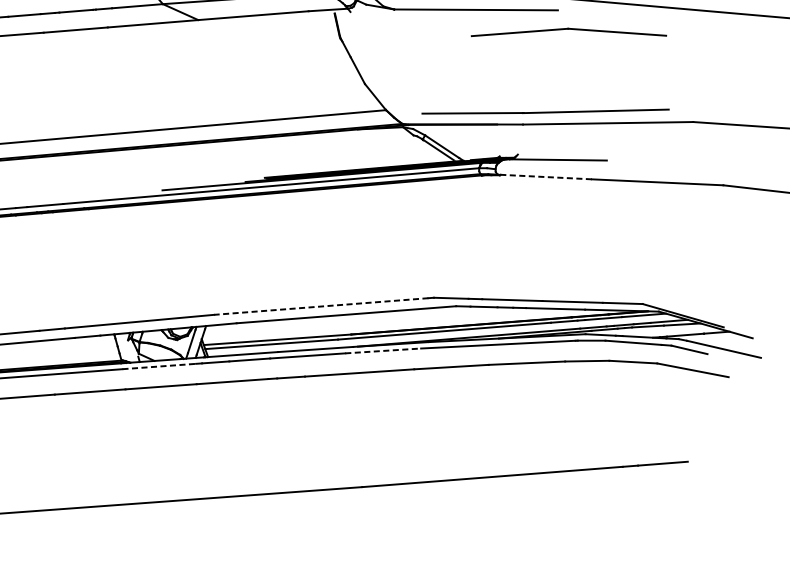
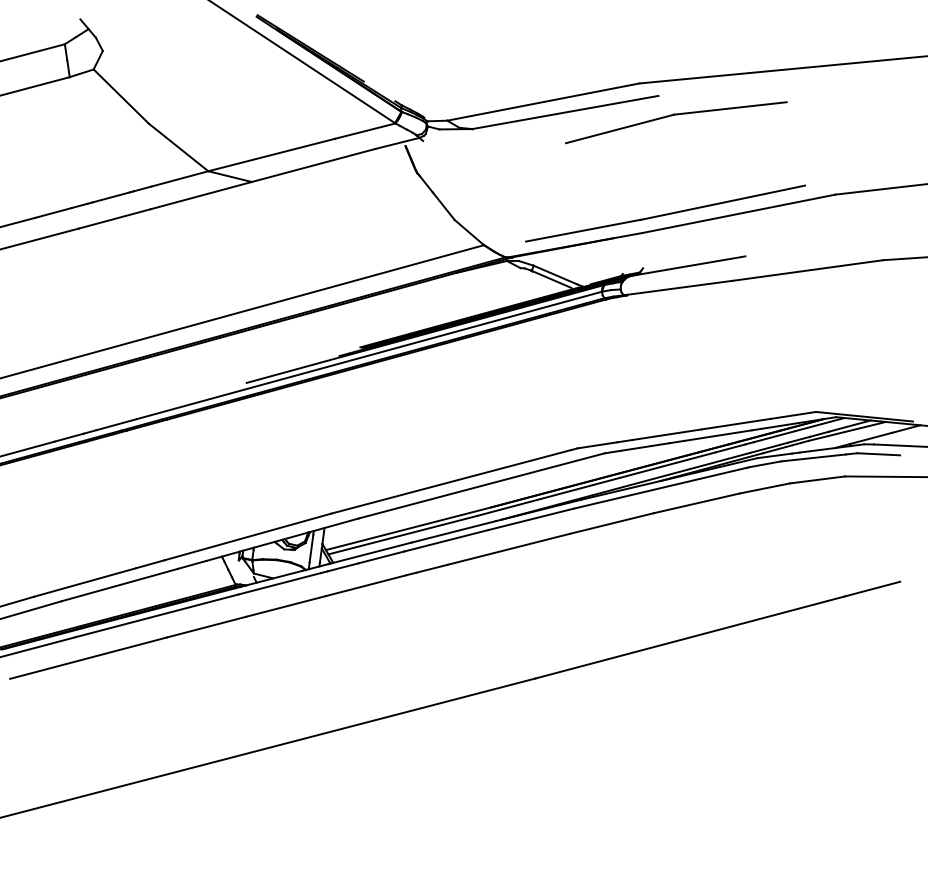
line: (544, 177) -> (678, 288), dashed -> solid
line: (320, 306) -> (450, 481), dashed -> solid
line: (382, 350) -> (530, 519), dashed -> solid
line: (159, 366) -> (279, 583), dashed -> solid

